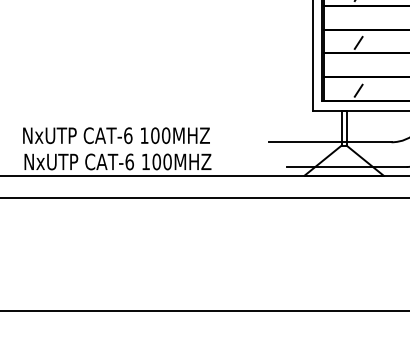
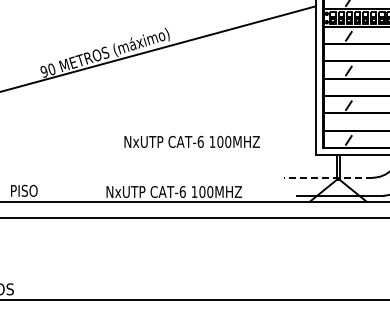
text: (115, 135) -> (191, 141), moved
line: (329, 141) -> (327, 177), solid -> dashed

